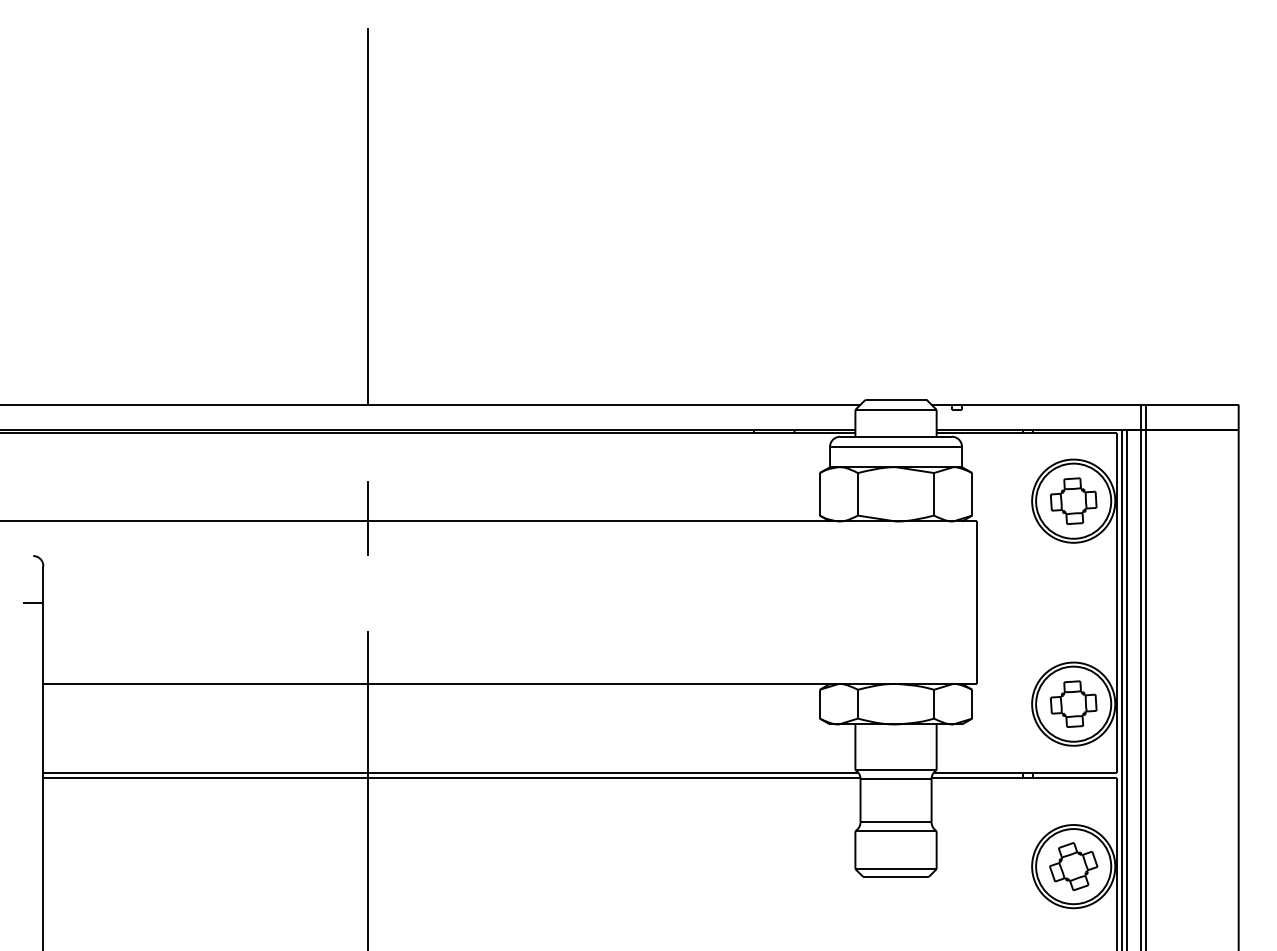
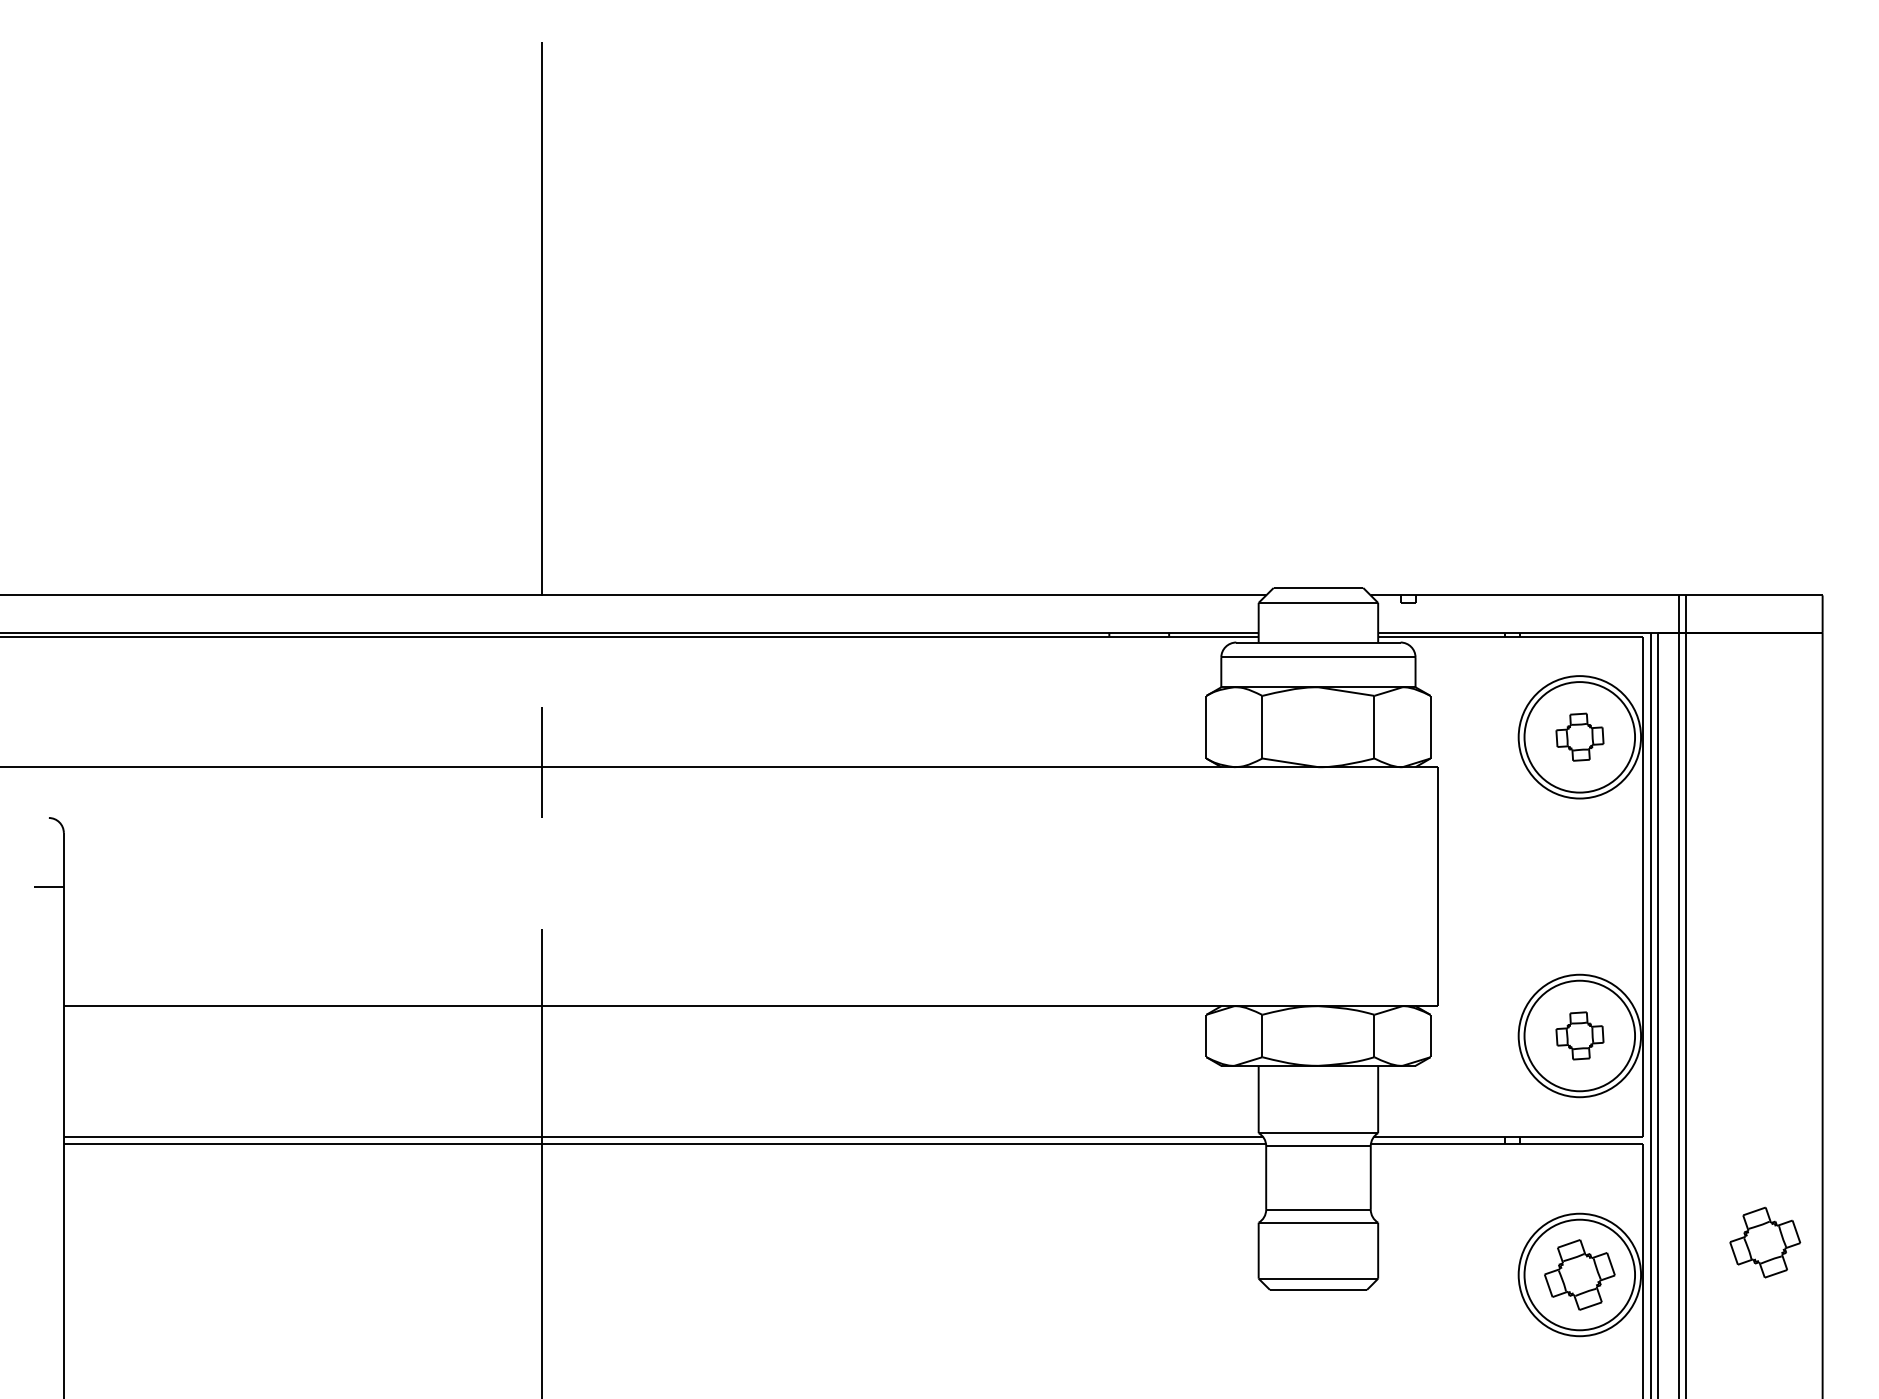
part: (1073, 500) -> (1579, 736), size x0.7
part: (1073, 703) -> (1579, 1034), size x0.7
part: (1199, 844) -> (1764, 1242), added

